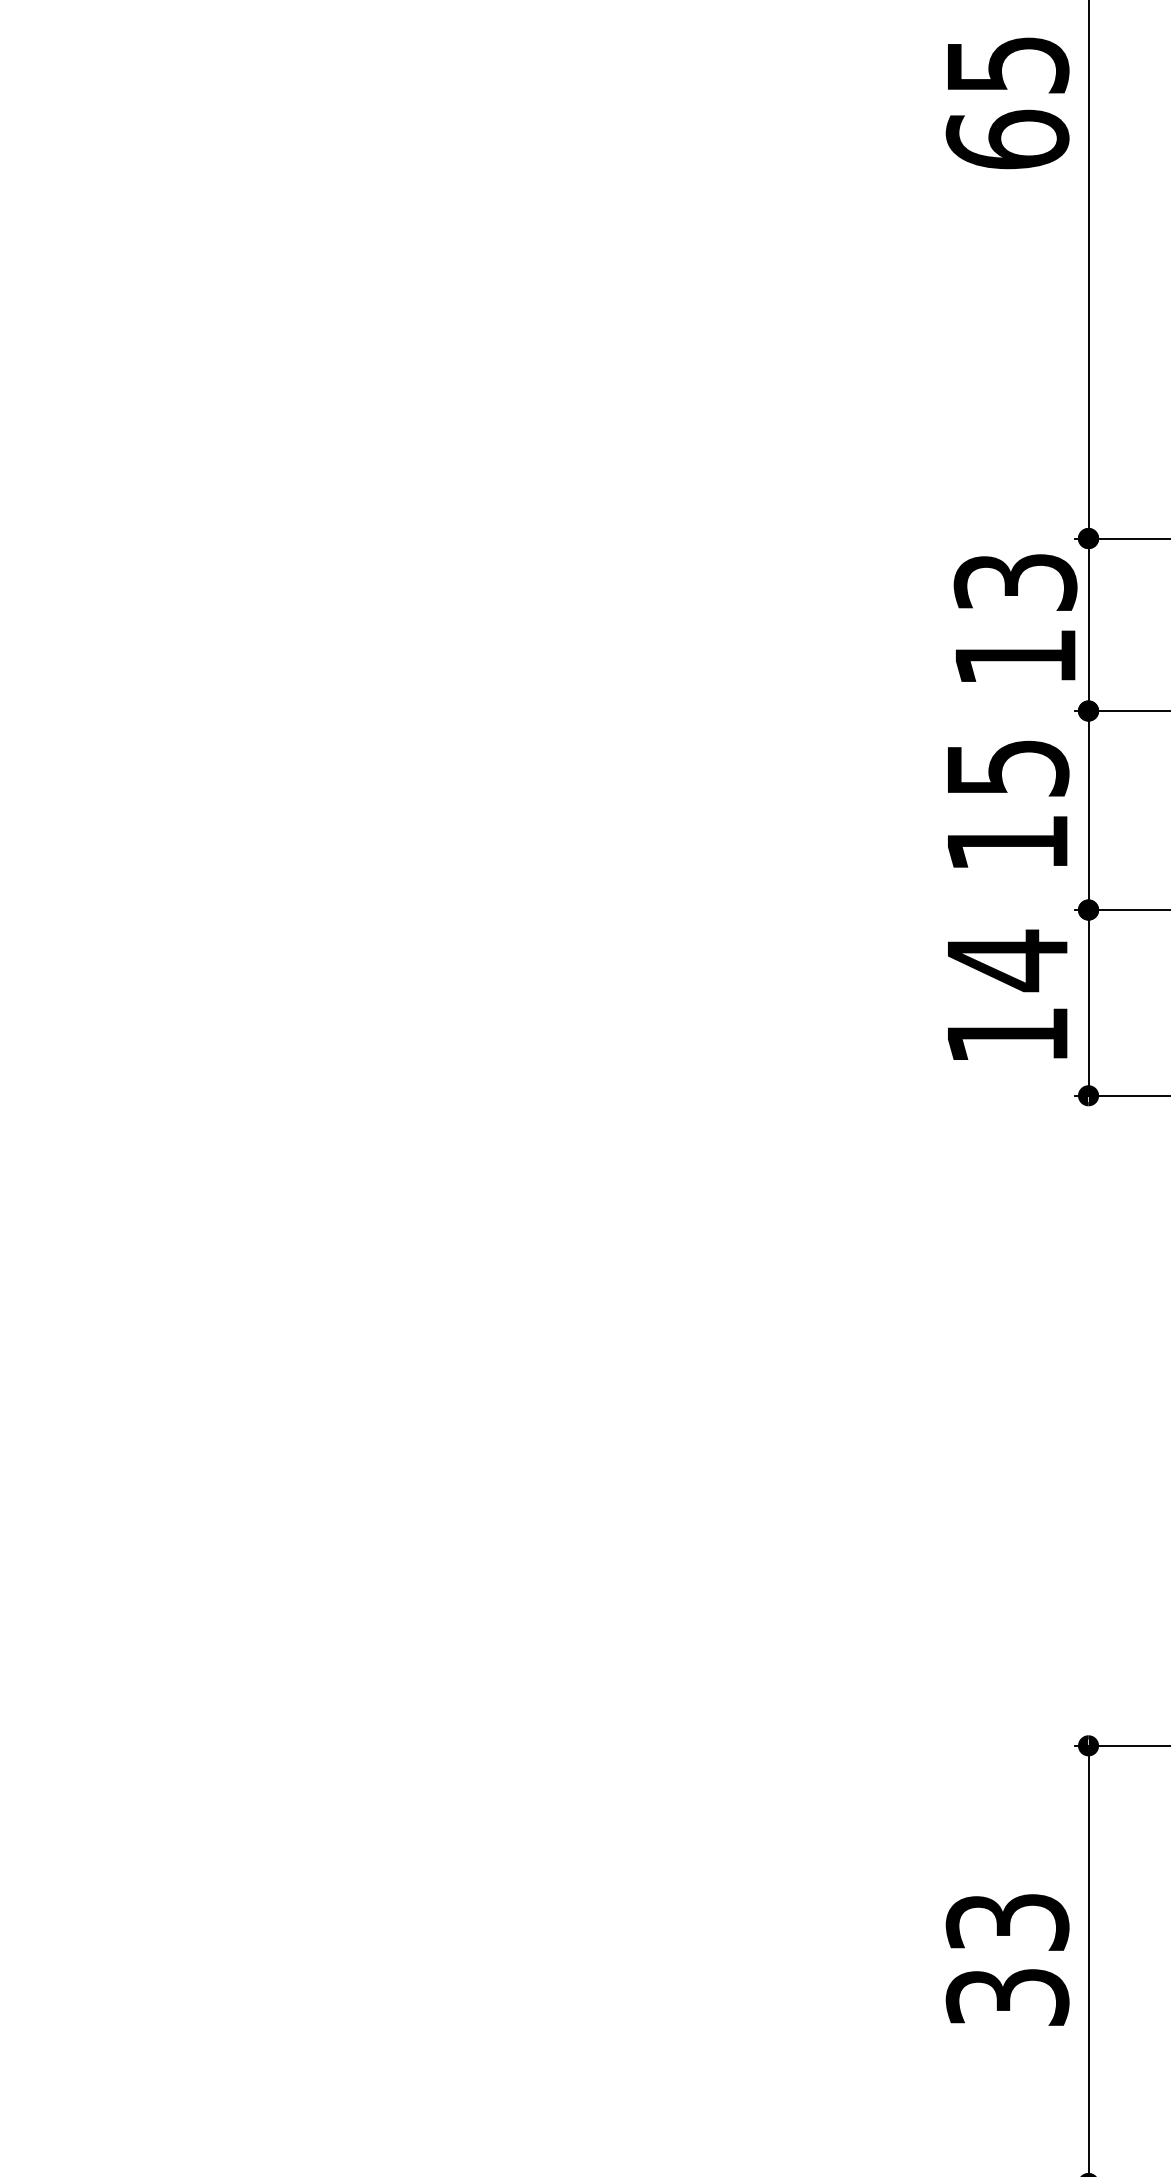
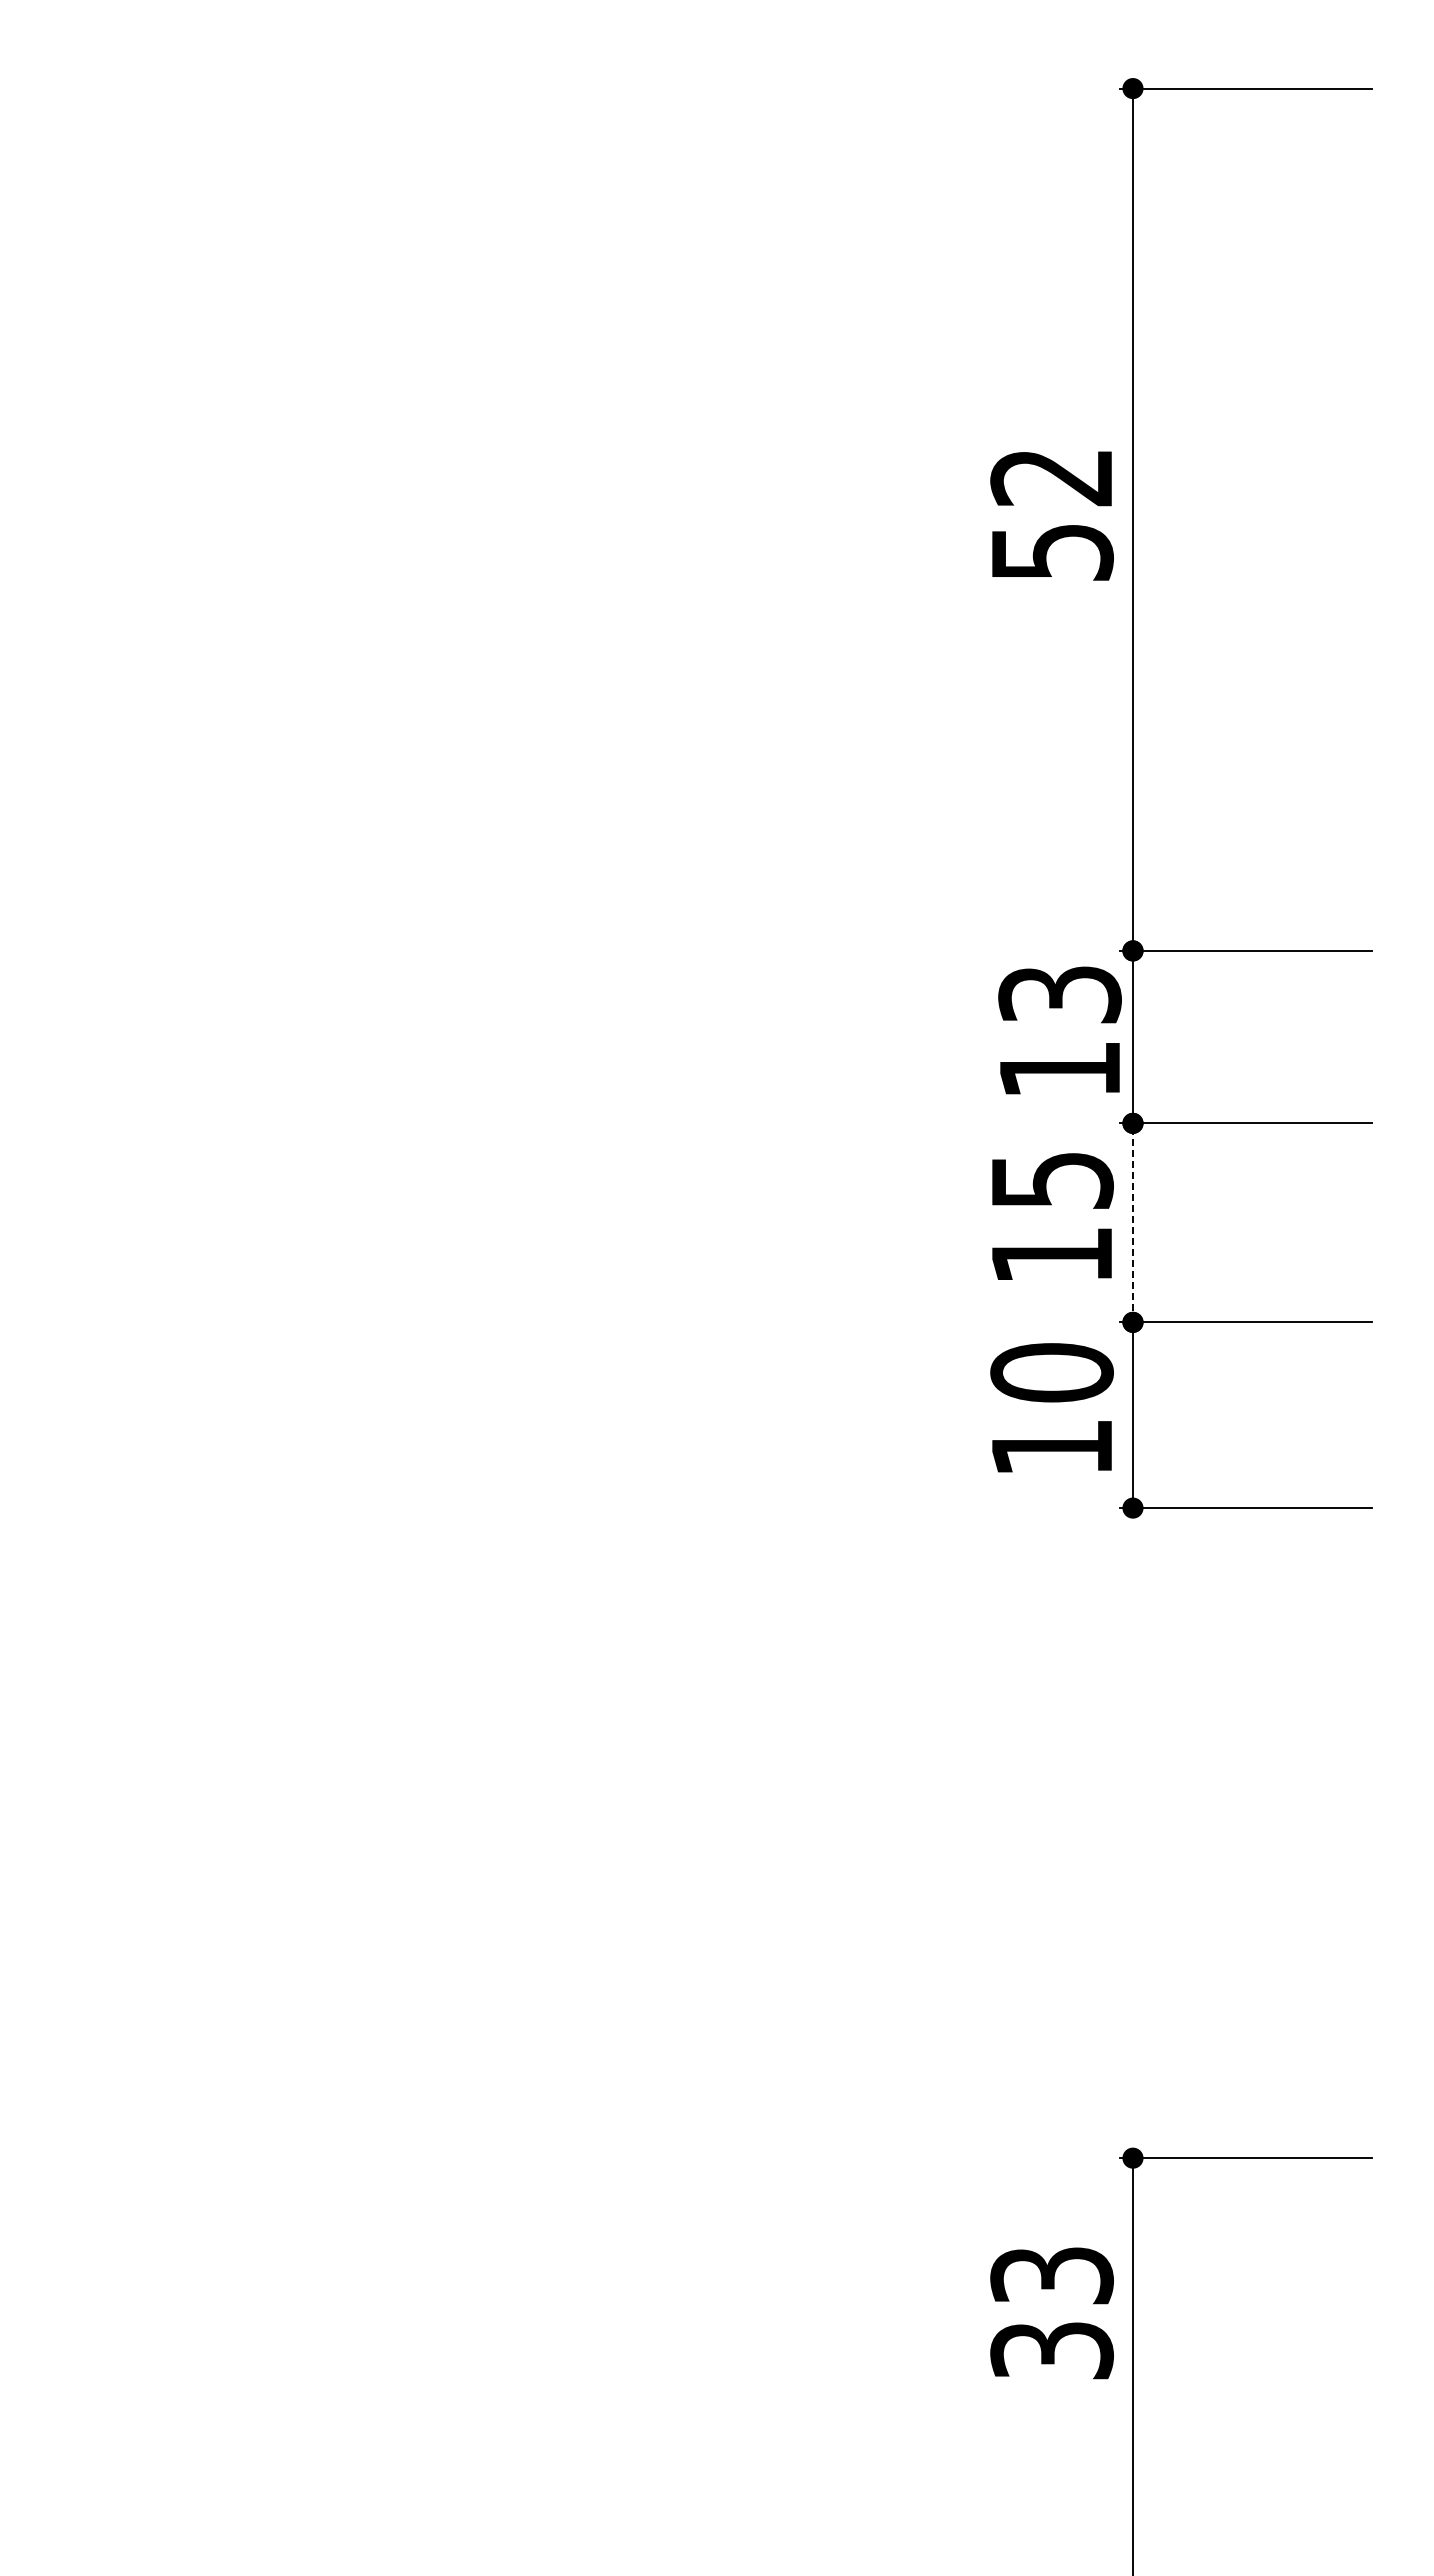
text: (1007, 103) -> (1051, 515), 65 -> 52
line: (1088, 810) -> (1132, 1222), solid -> dashed
text: (1007, 961) -> (1051, 1373), 14 -> 10
text: (1007, 1960) -> (1051, 2313), moved

